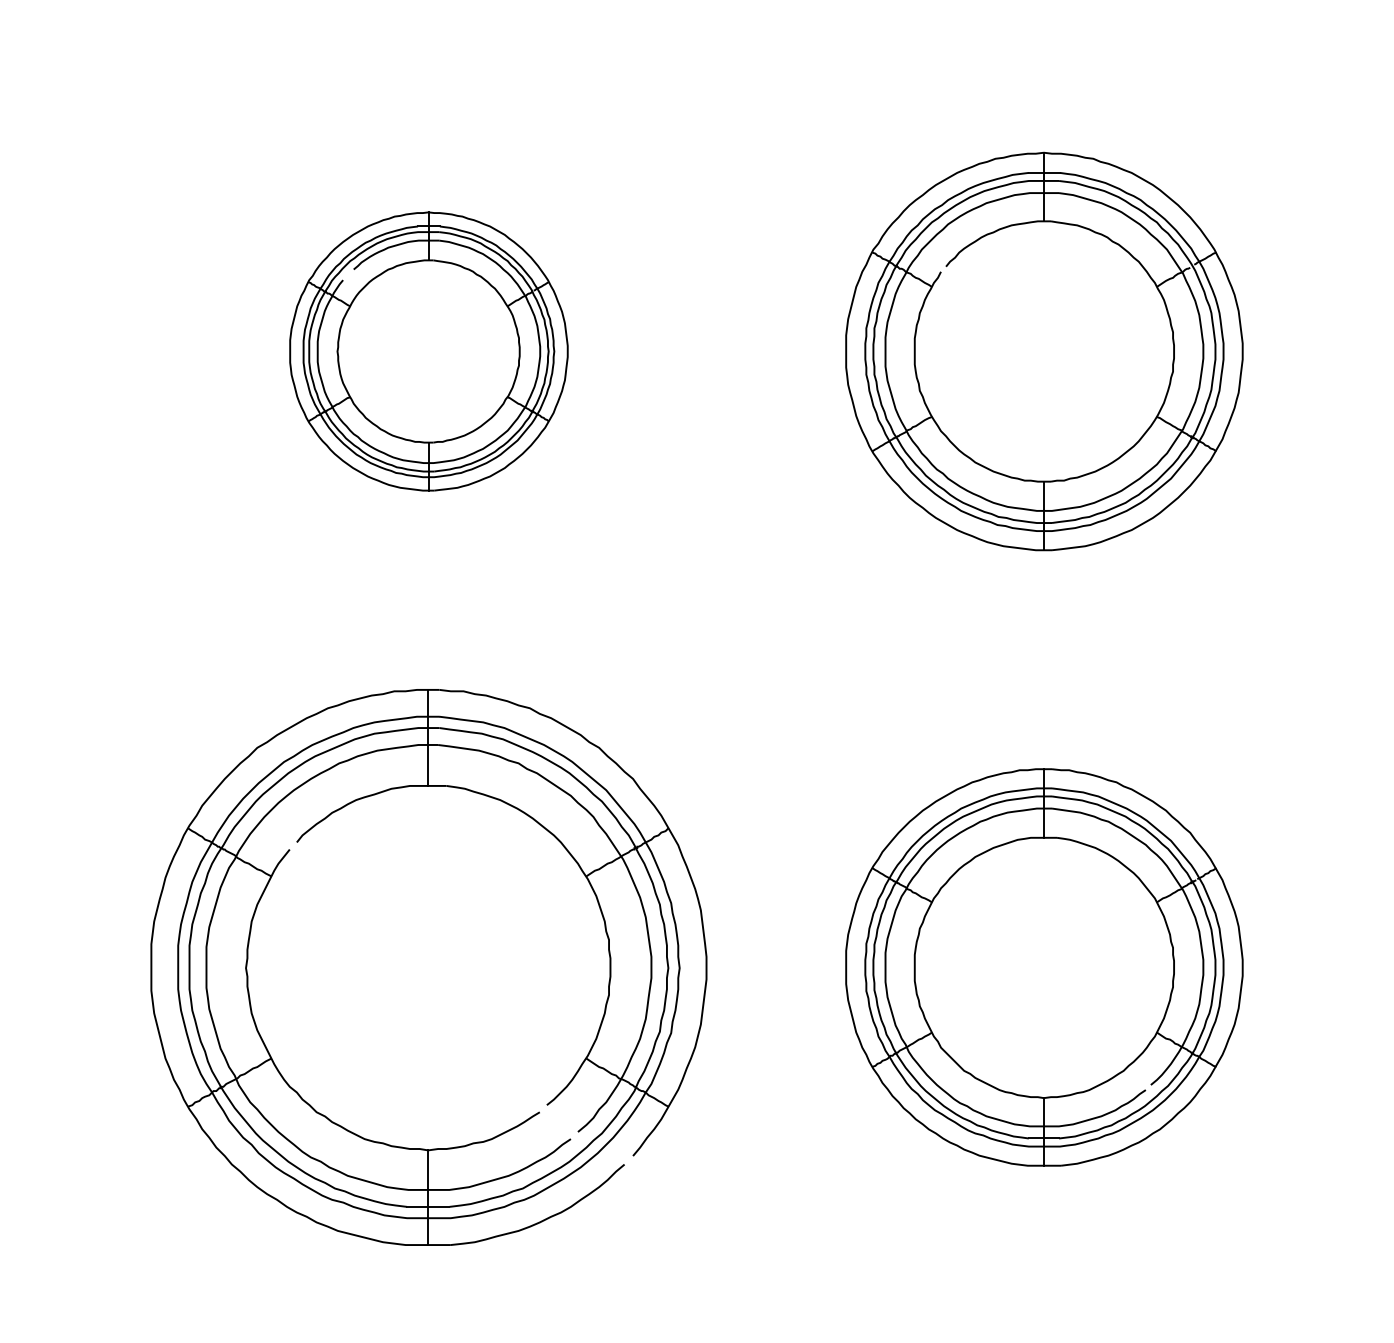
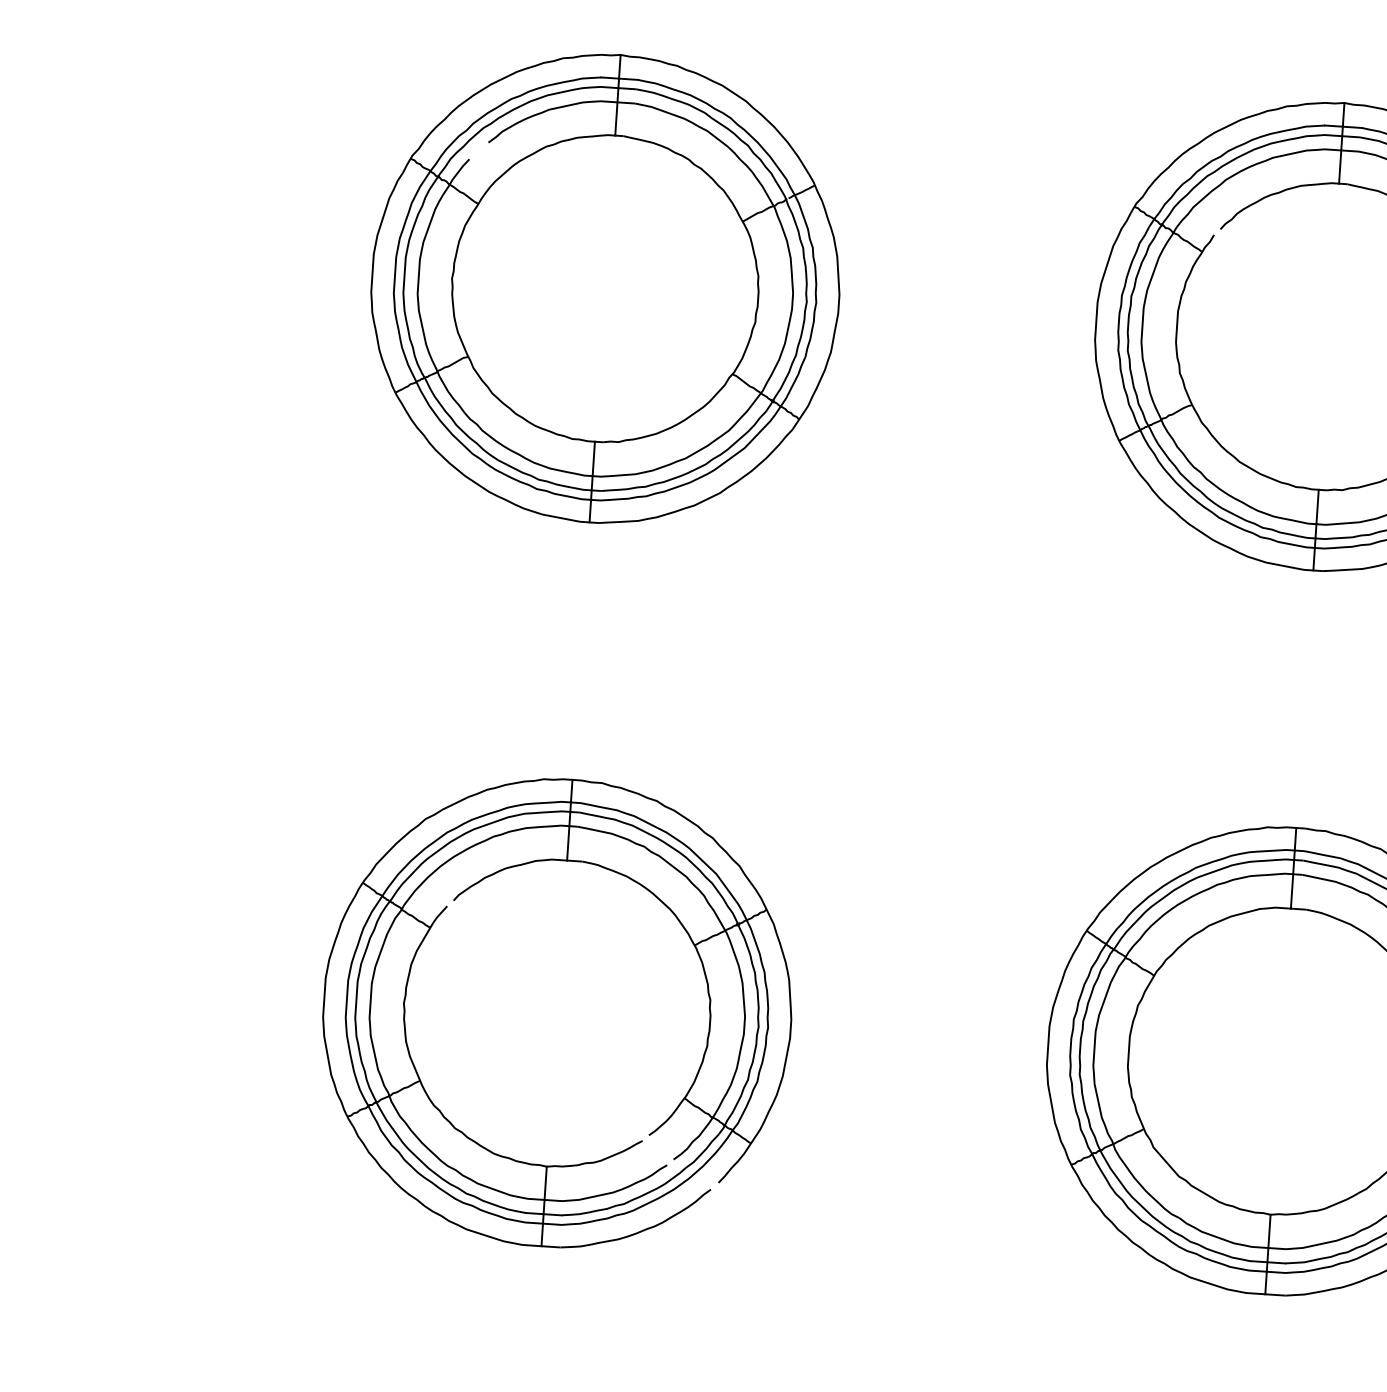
part: (428, 351) -> (605, 288), size x1.43
part: (428, 967) -> (557, 1013), size x0.71

